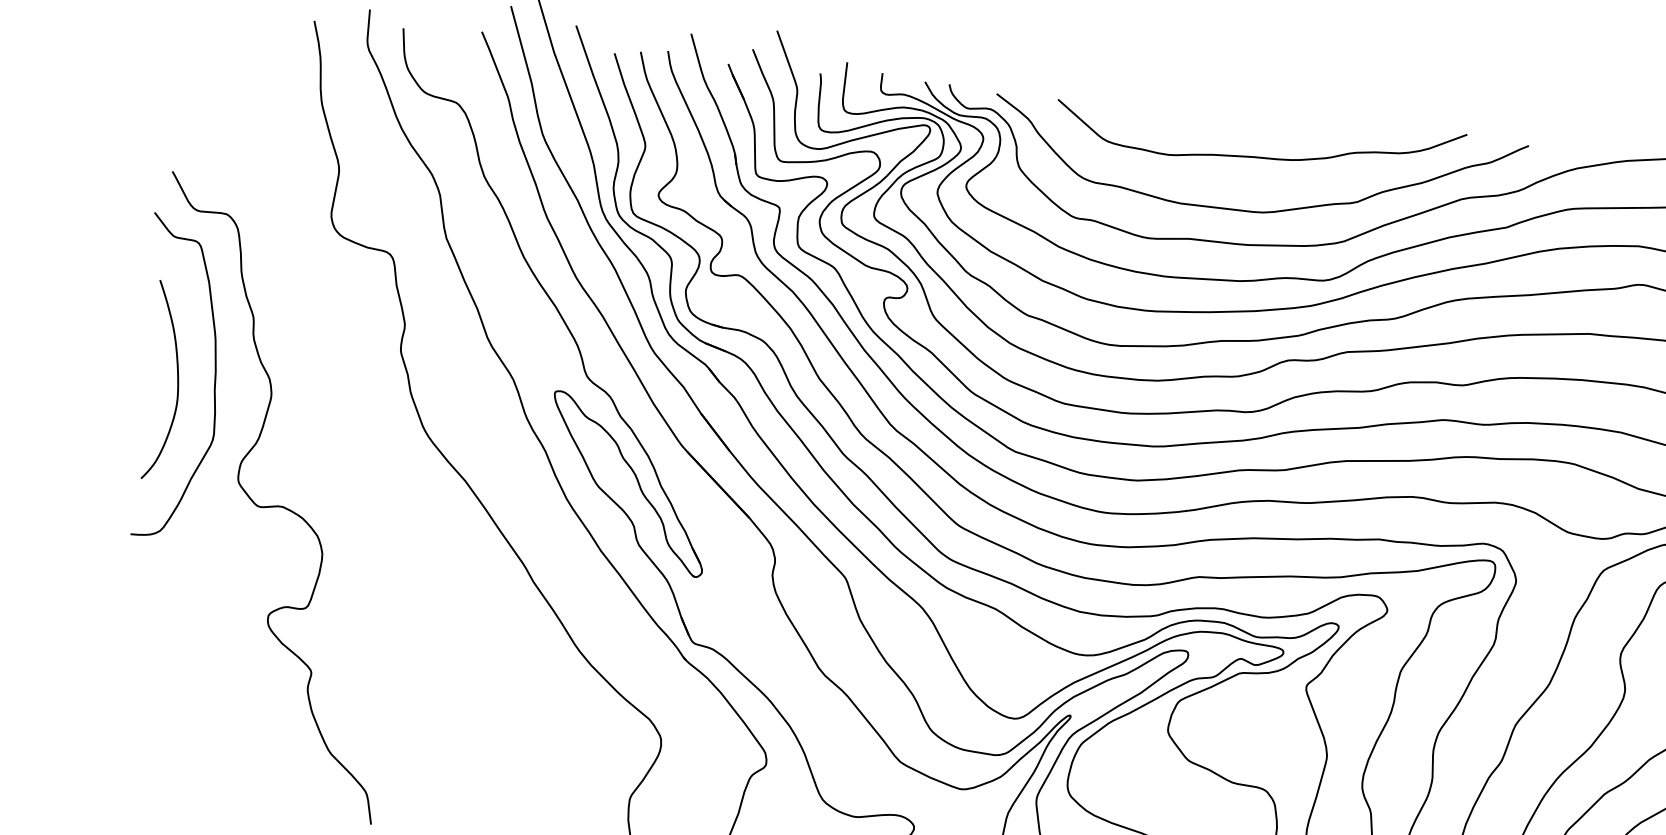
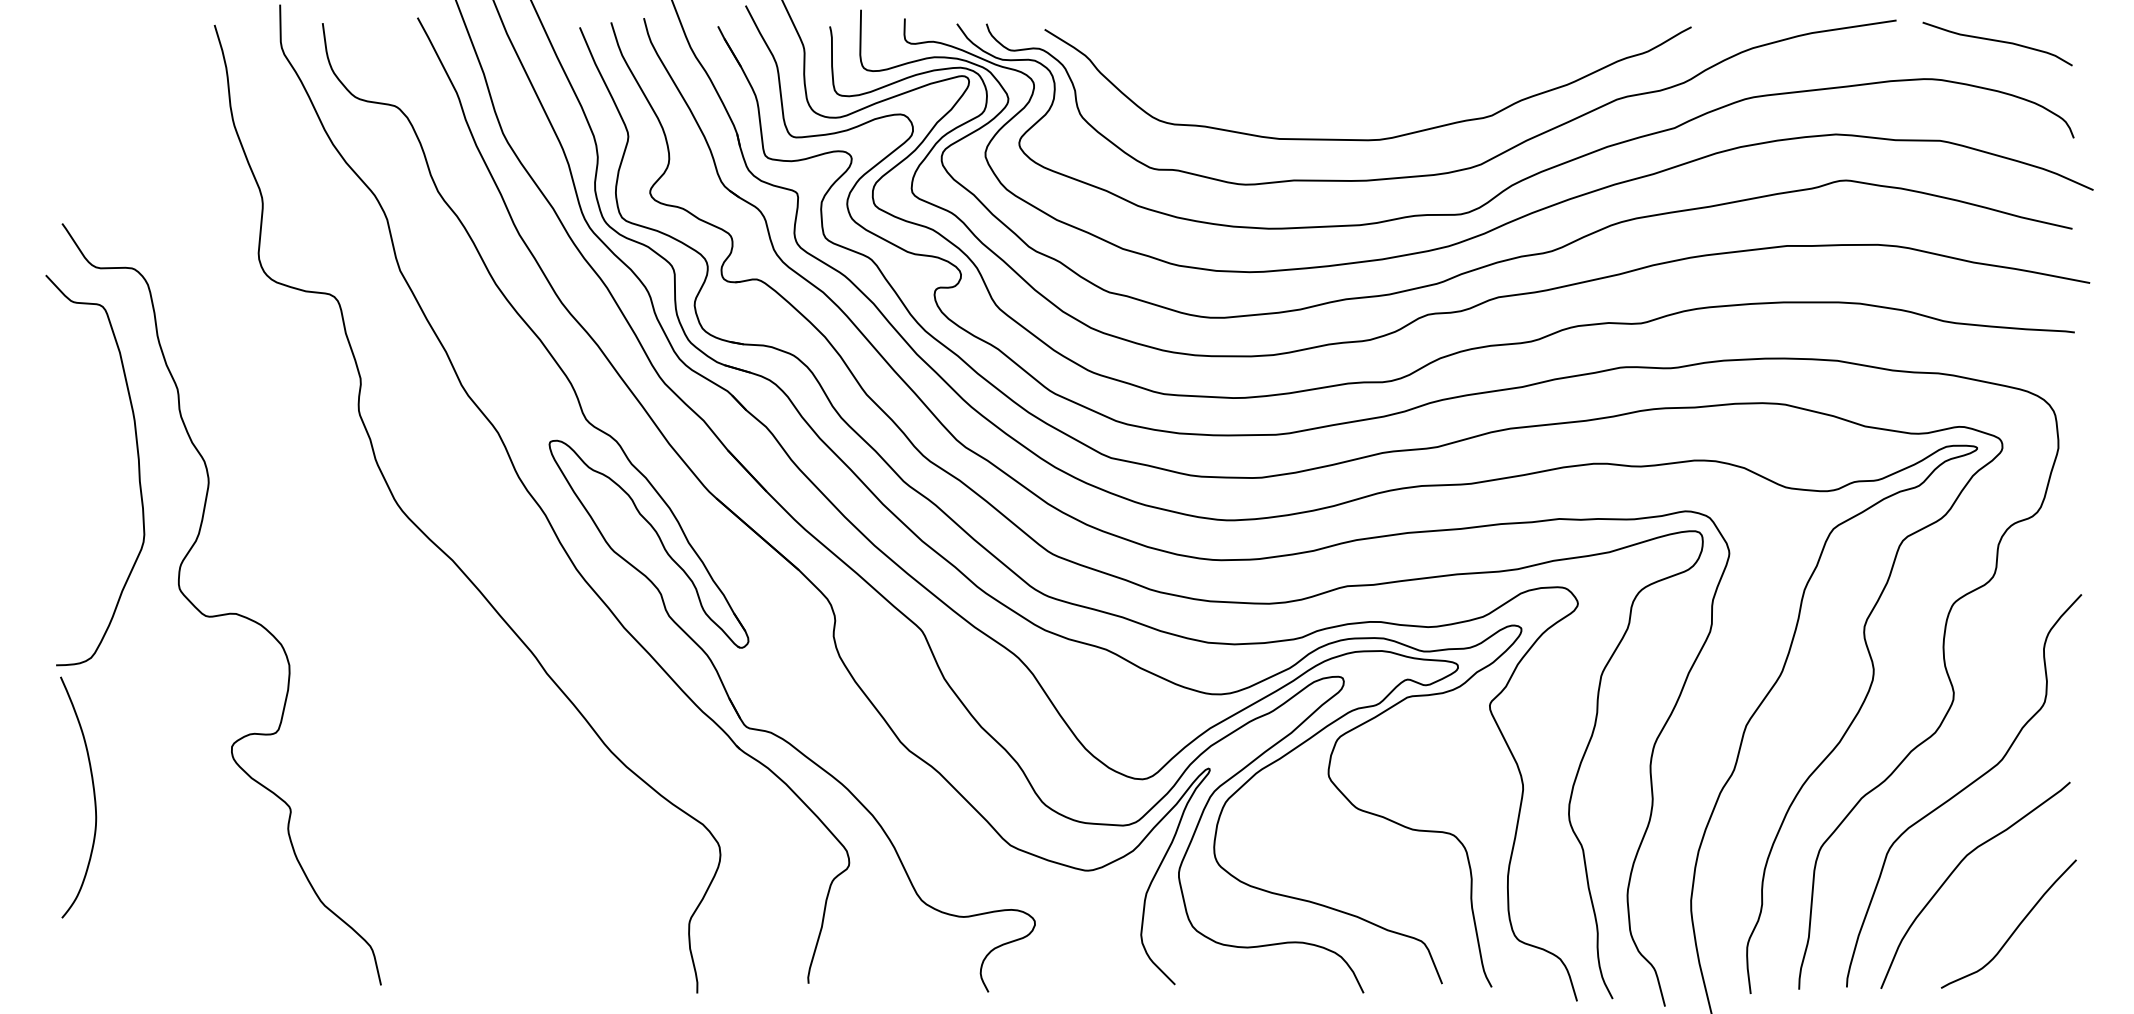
curve: (1258, 157) -> (1367, 73), removed
curve: (177, 381) -> (93, 796), moved

